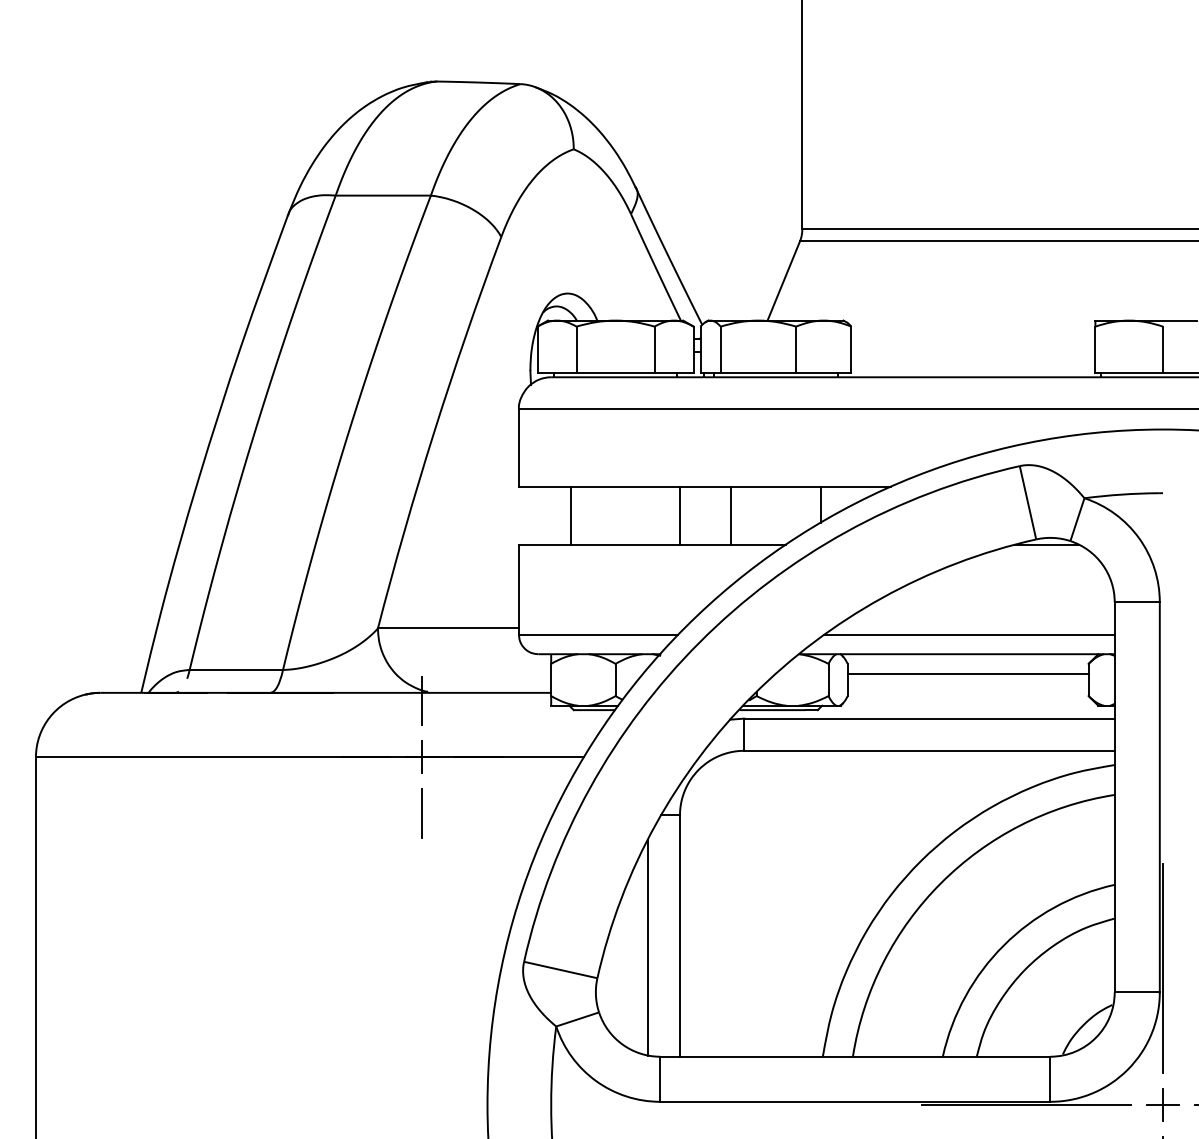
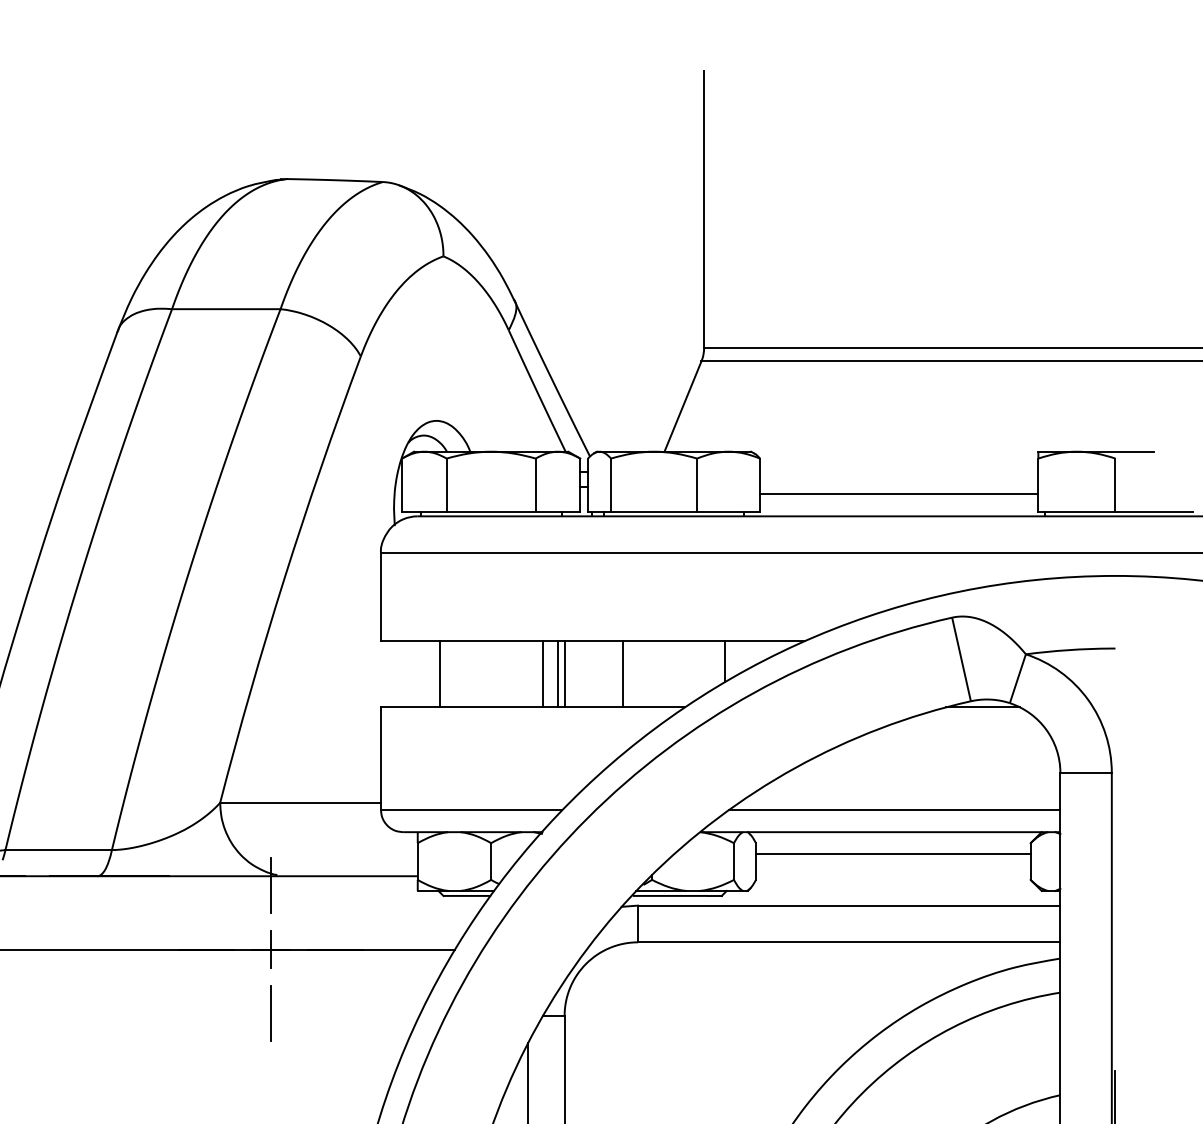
line: (973, 357) -> (899, 493), added
line: (660, 515) -> (542, 673), added
line: (674, 515) -> (558, 673), added

